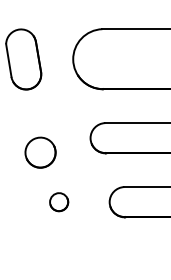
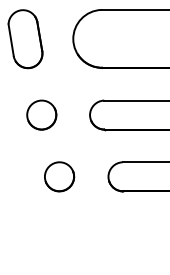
part: (40, 152) -> (41, 114), moved
part: (58, 201) -> (59, 176), size x1.67

